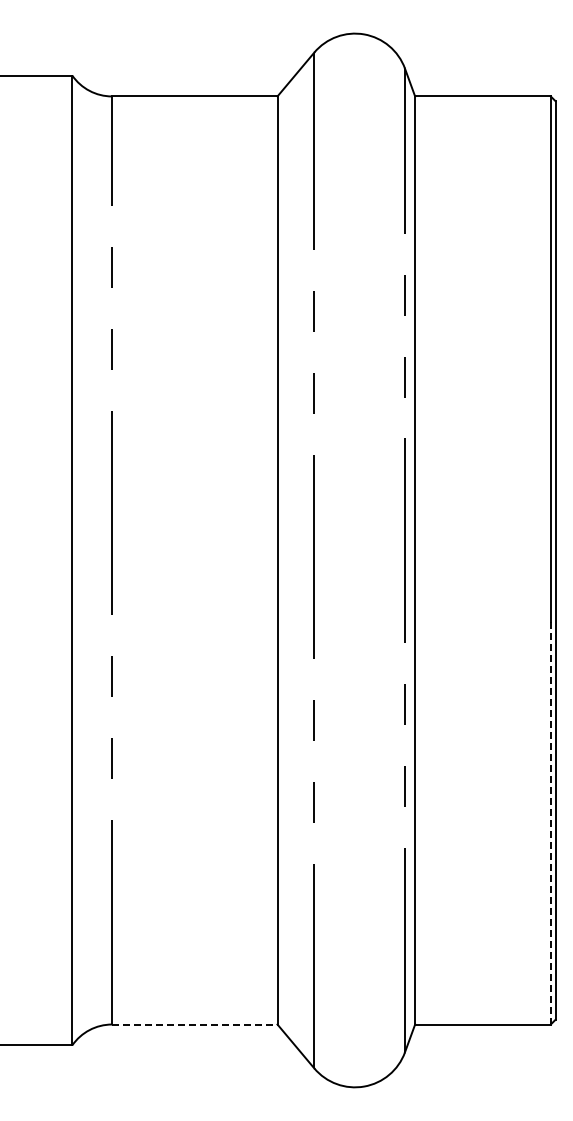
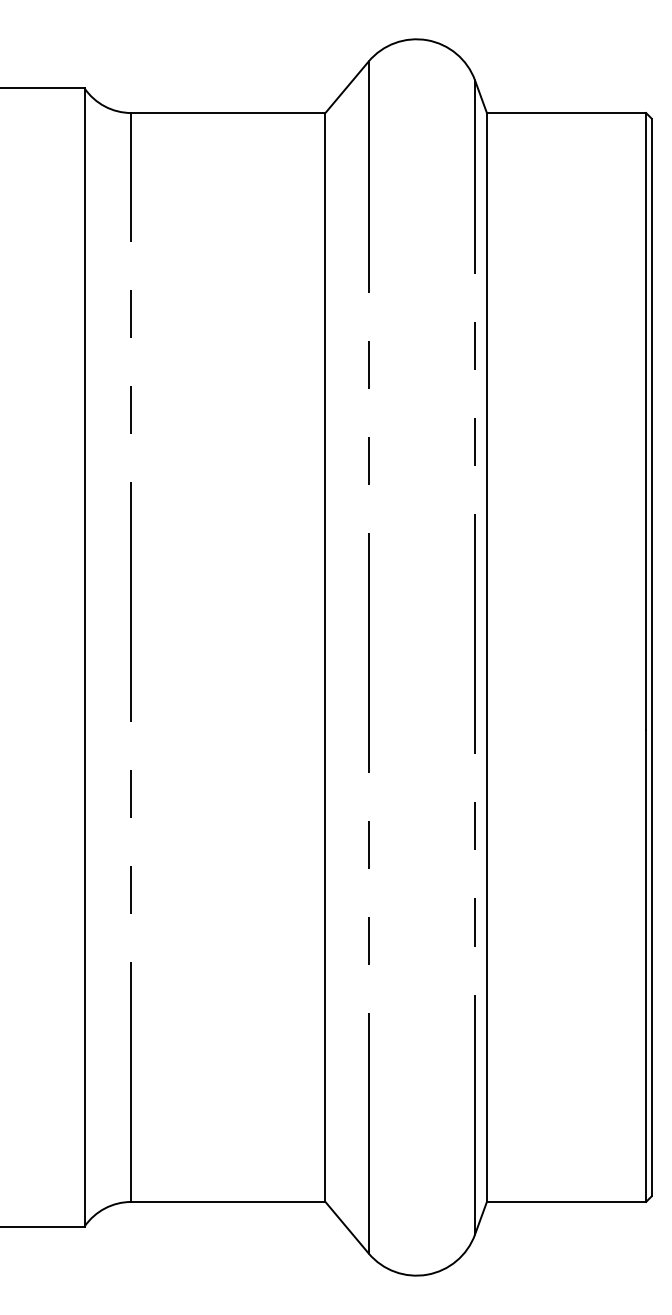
line: (550, 822) -> (645, 964), dashed -> solid
line: (194, 1024) -> (228, 1201), dashed -> solid

